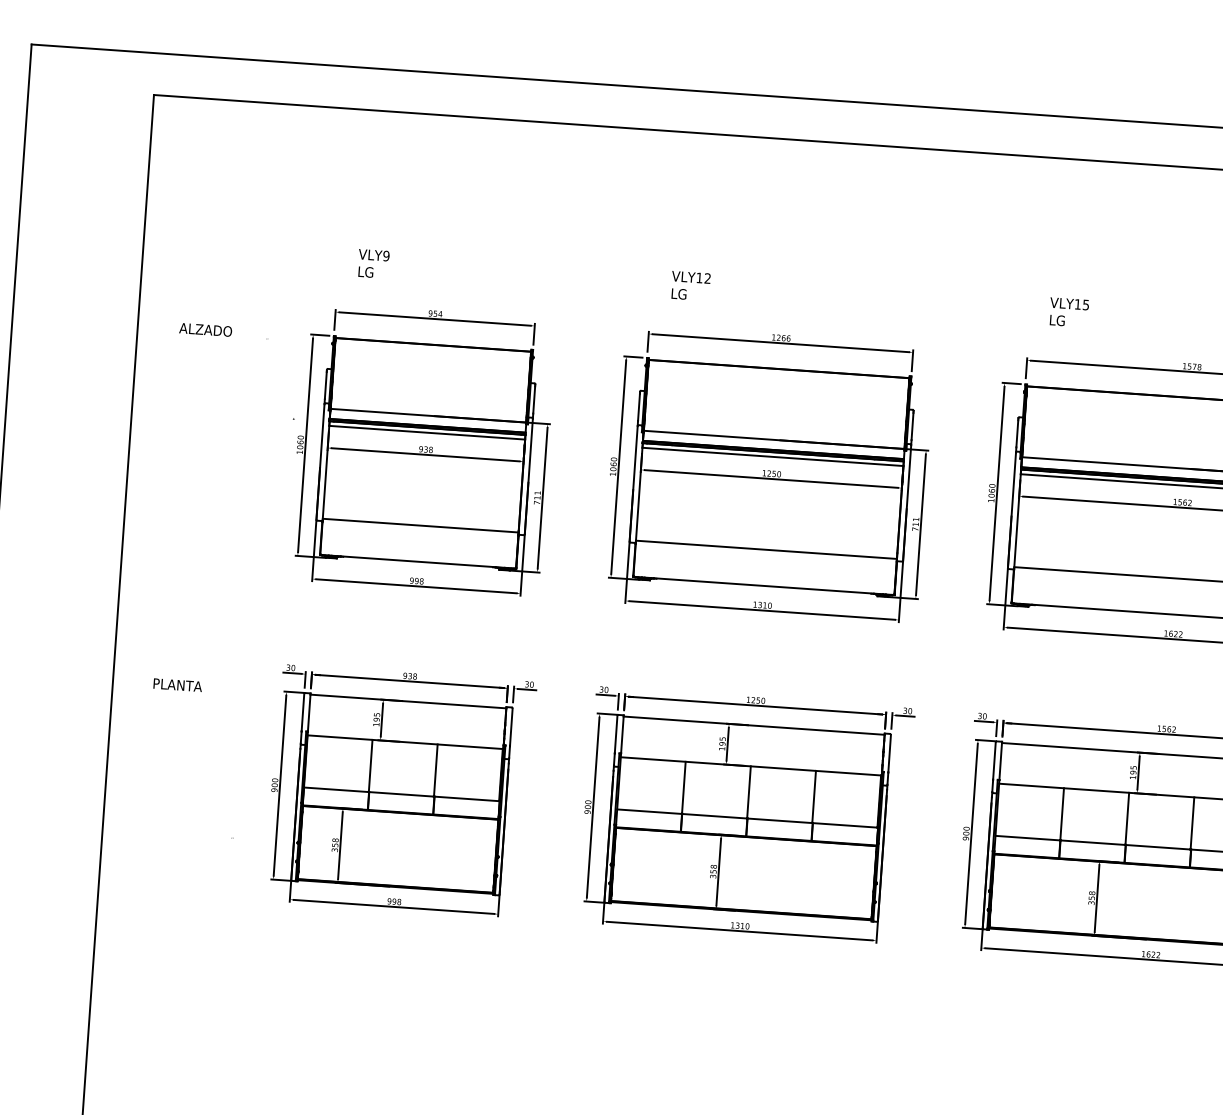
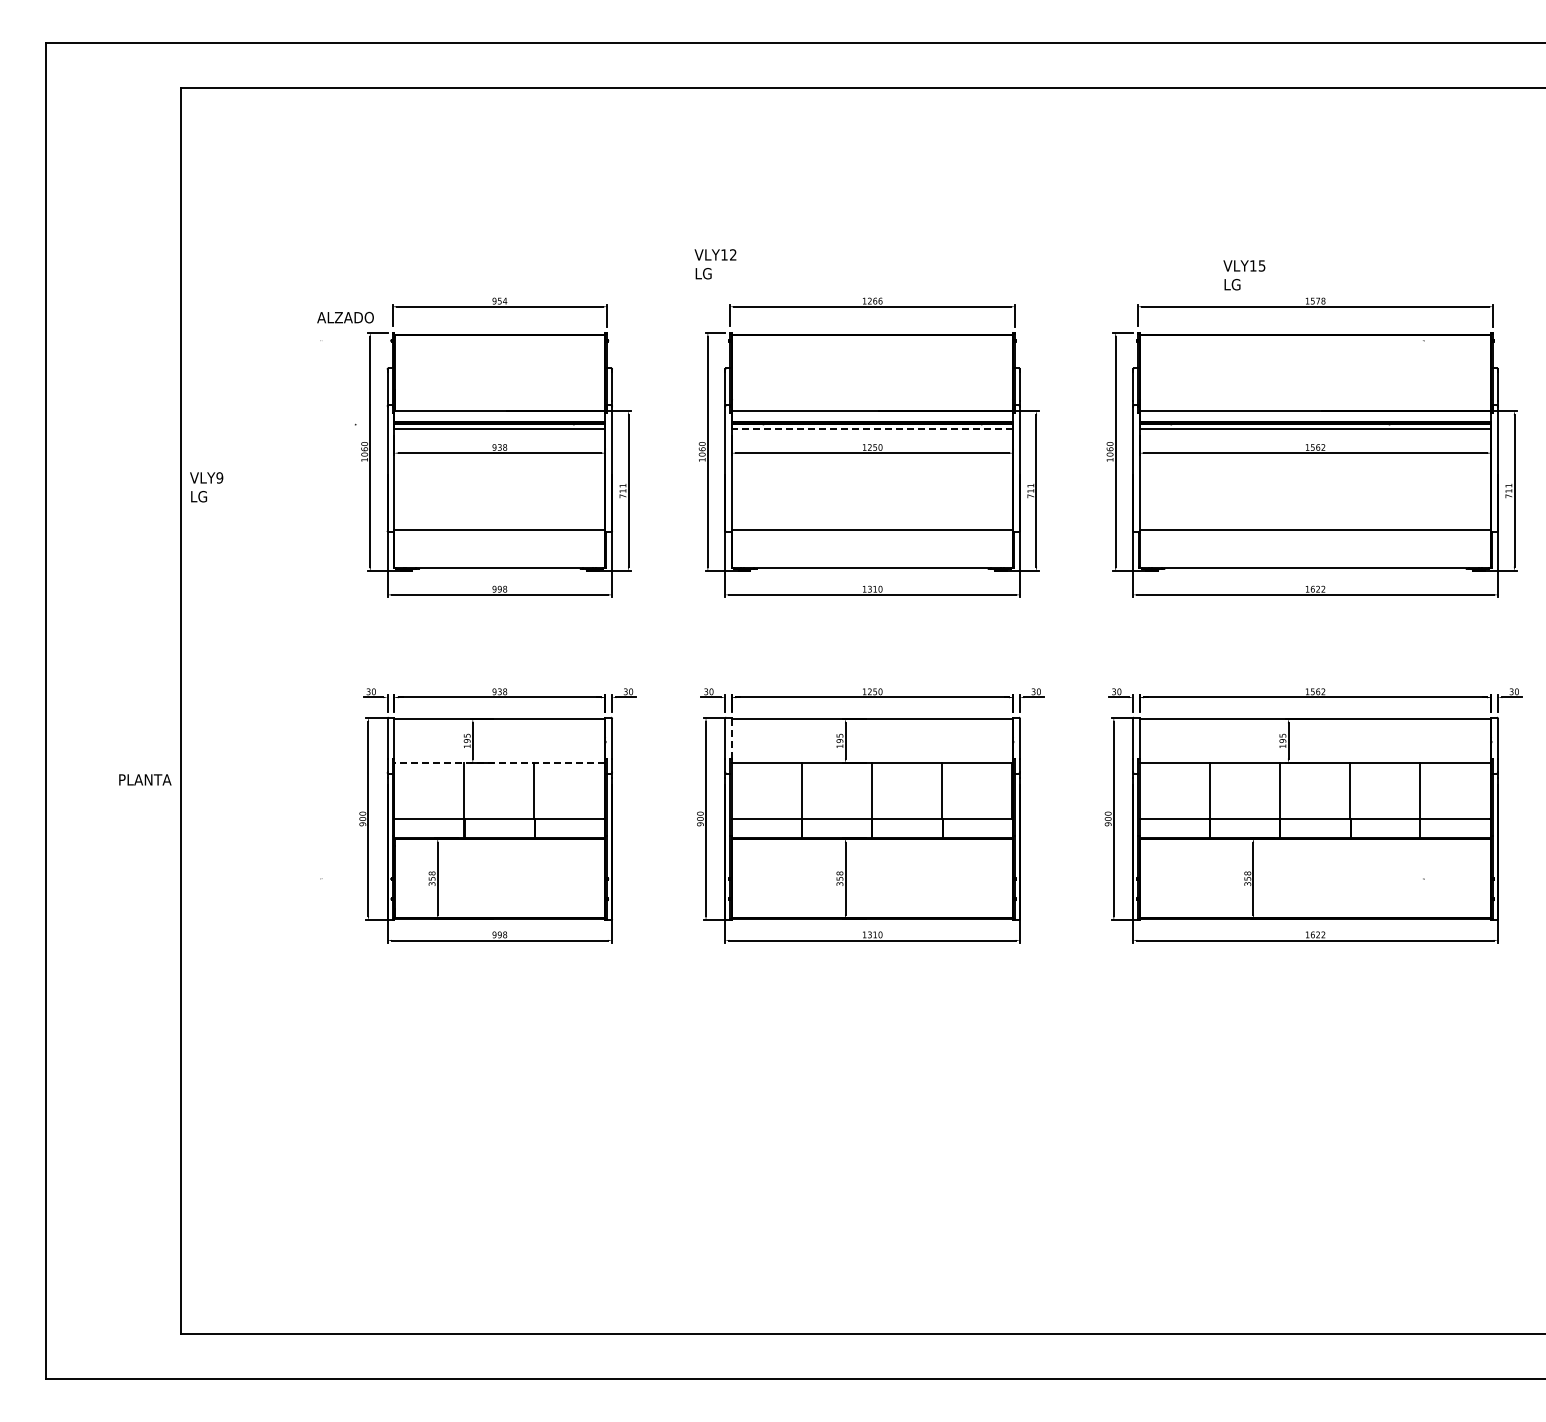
text: (373, 264) -> (206, 487), moved
text: (690, 286) -> (715, 264), moved
text: (1069, 312) -> (1244, 275), moved
text: (205, 329) -> (345, 317), moved
line: (772, 457) -> (872, 429), solid -> dashed
text: (178, 684) -> (145, 779), moved
line: (622, 734) -> (731, 738), solid -> dashed
line: (405, 741) -> (499, 762), solid -> dashed

